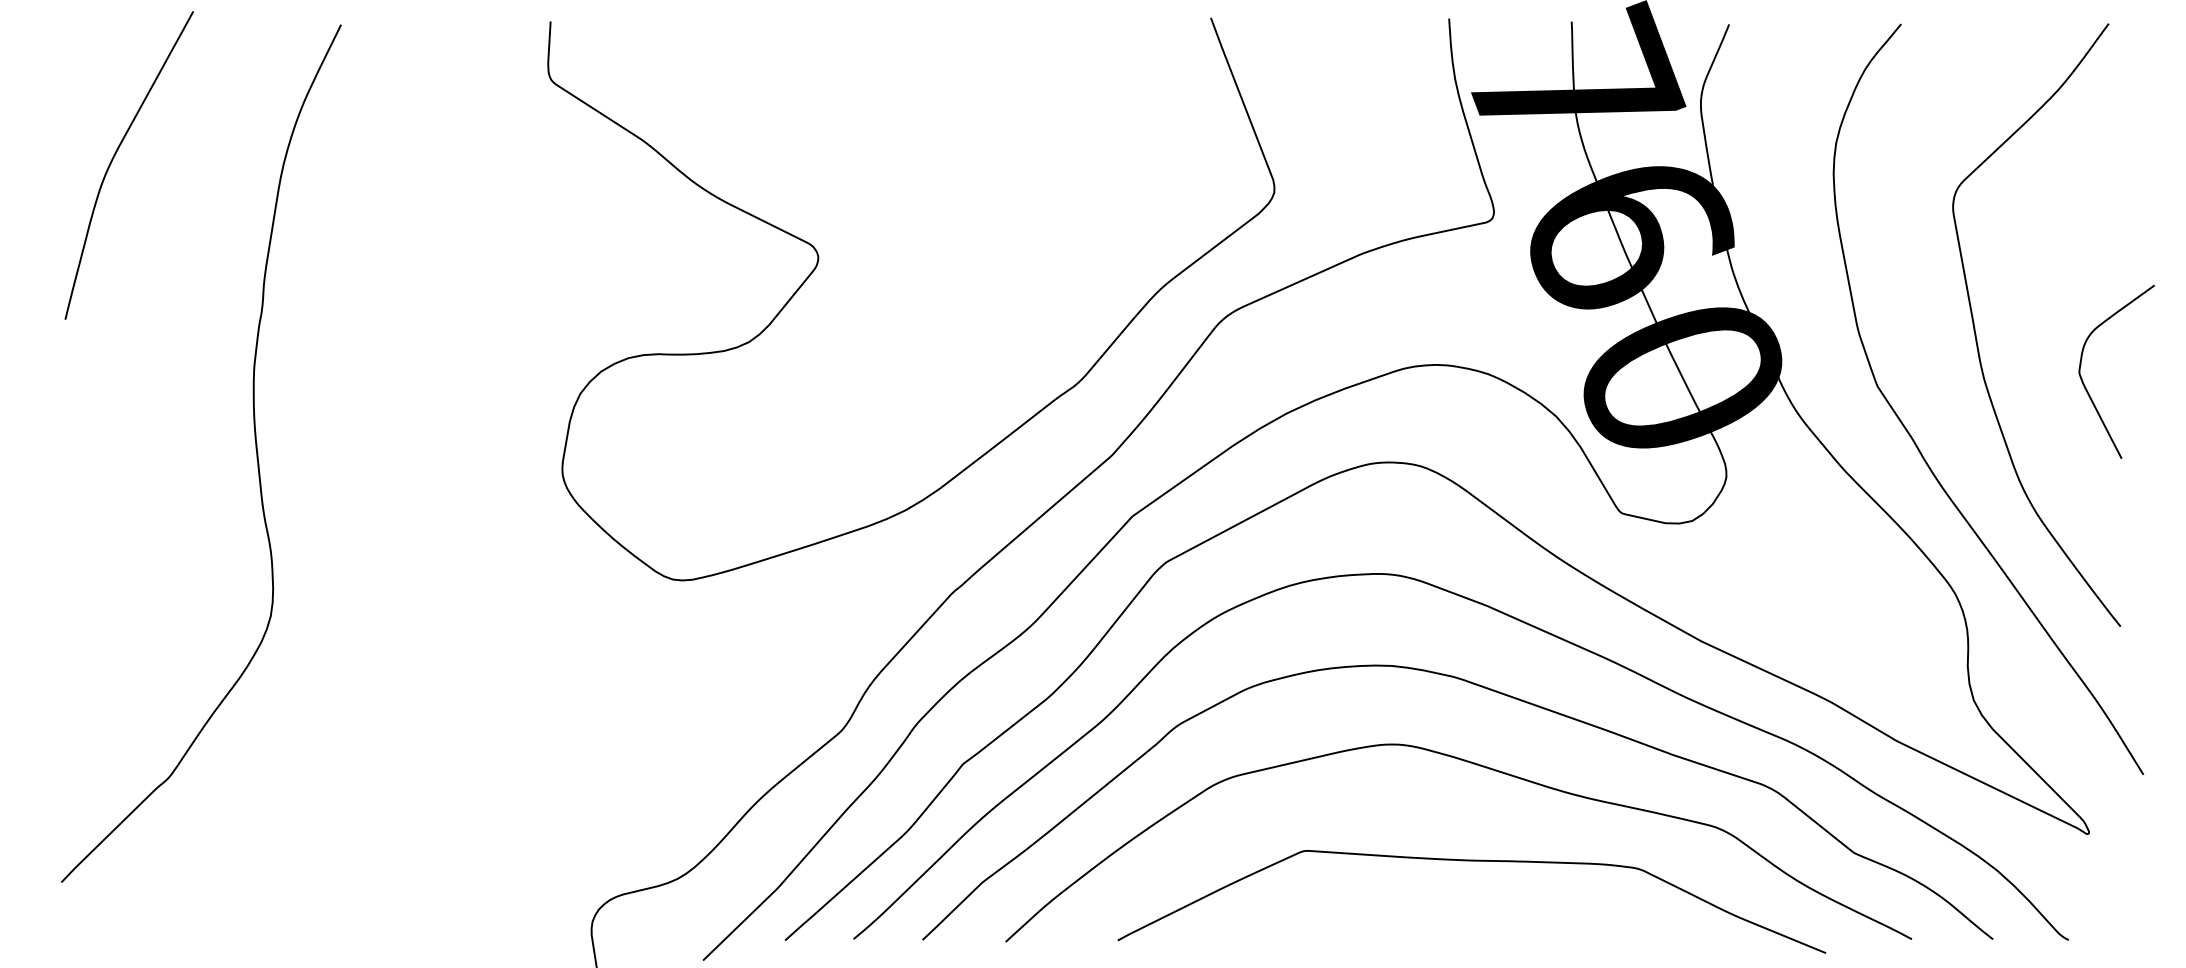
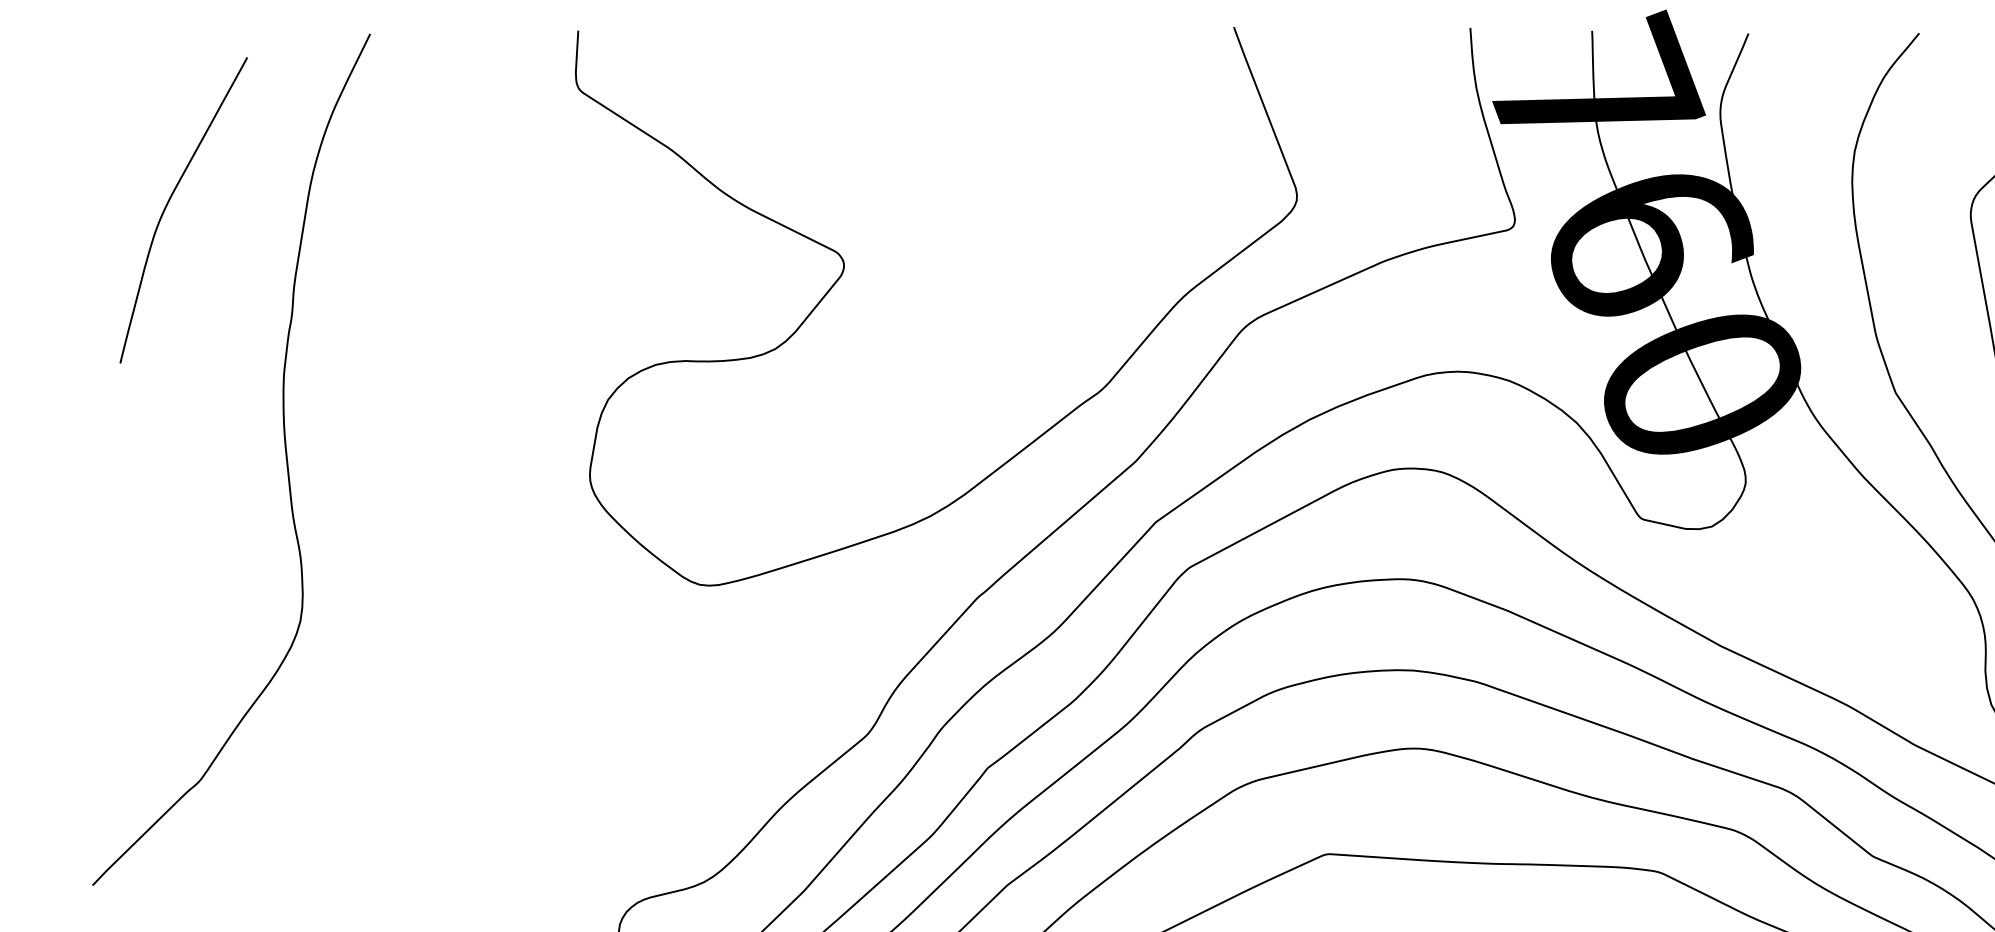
curve: (114, 157) -> (169, 202), moved

